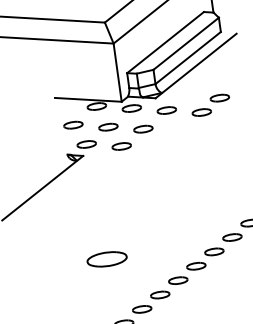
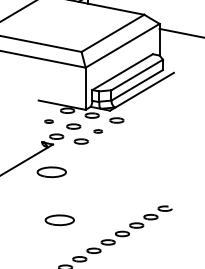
part: (210, 104) -> (148, 120), removed
part: (72, 125) -> (48, 121), size x0.6
part: (142, 129) -> (97, 131), size x0.6
part: (86, 194) -> (51, 172), added

